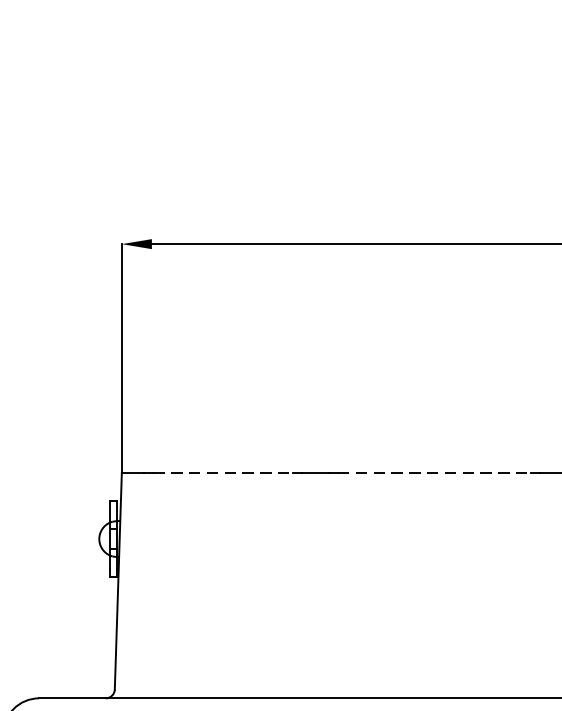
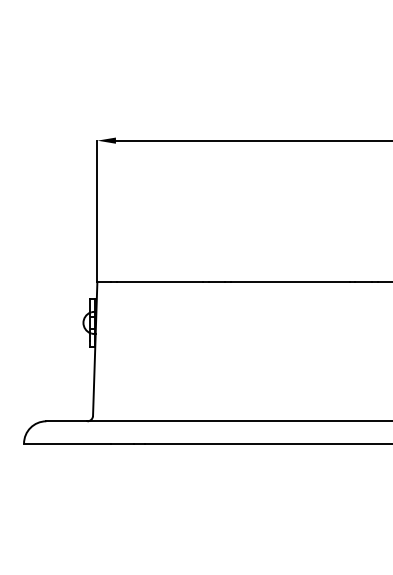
line: (223, 473) -> (160, 282), dashed -> solid
line: (434, 473) -> (290, 282), dashed -> solid

